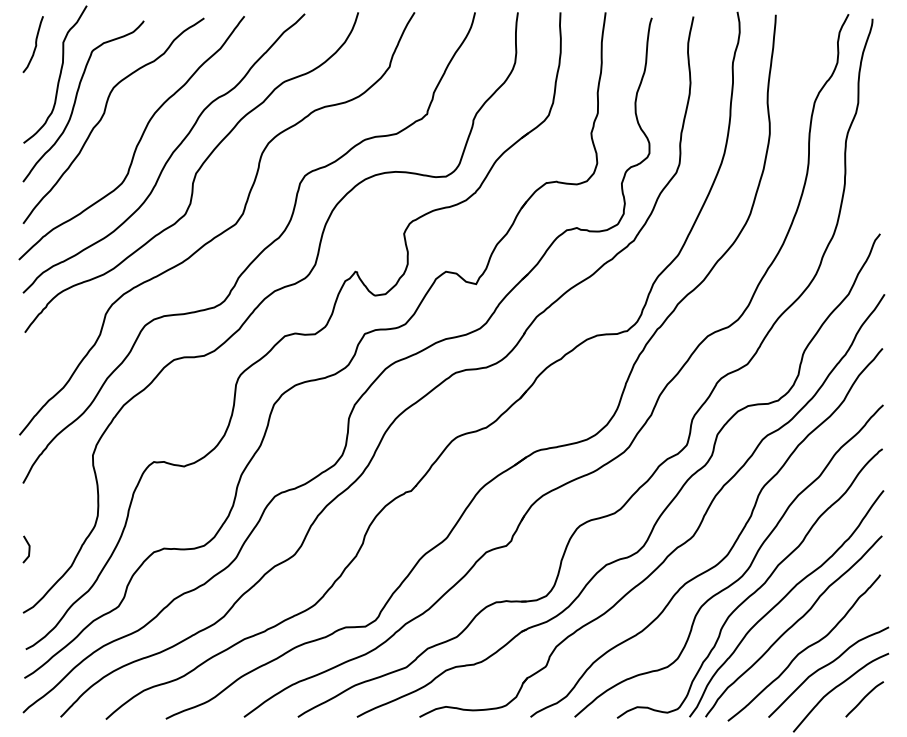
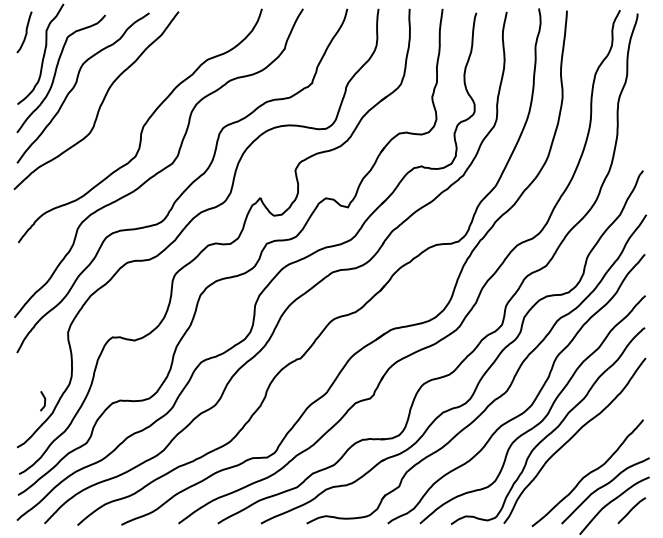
curve: (168, 157) -> (123, 114), removed
line: (28, 549) -> (44, 401), moved
curve: (793, 626) -> (579, 457), removed

